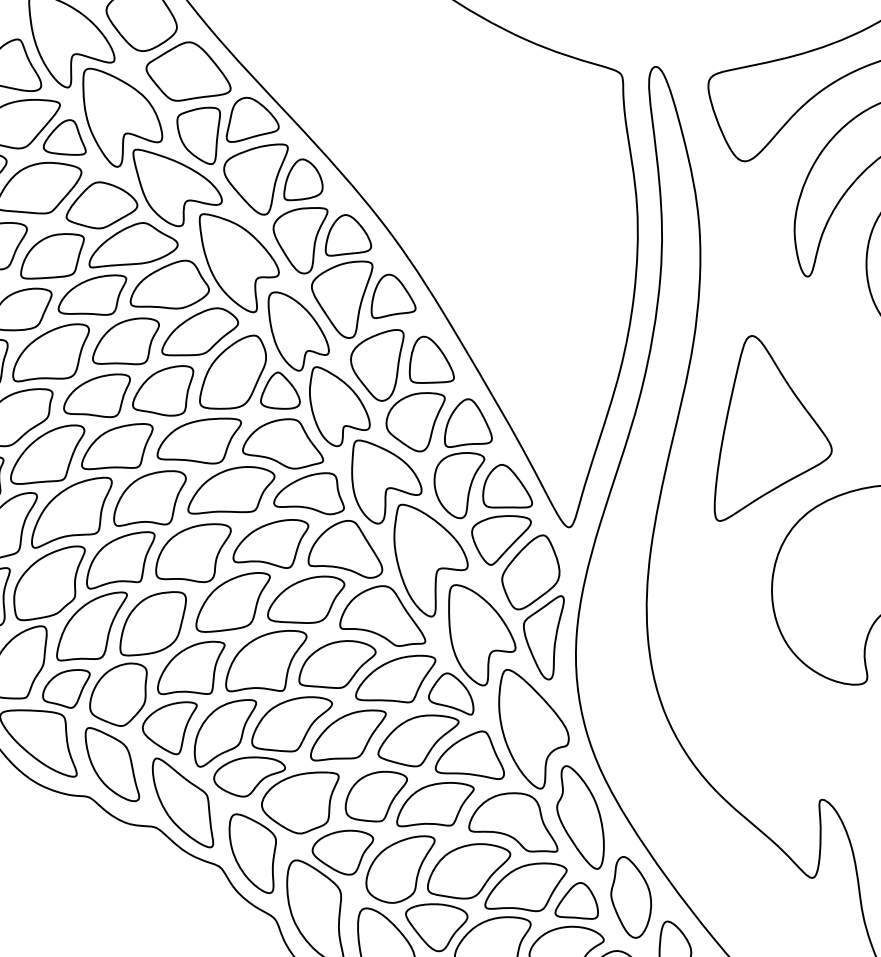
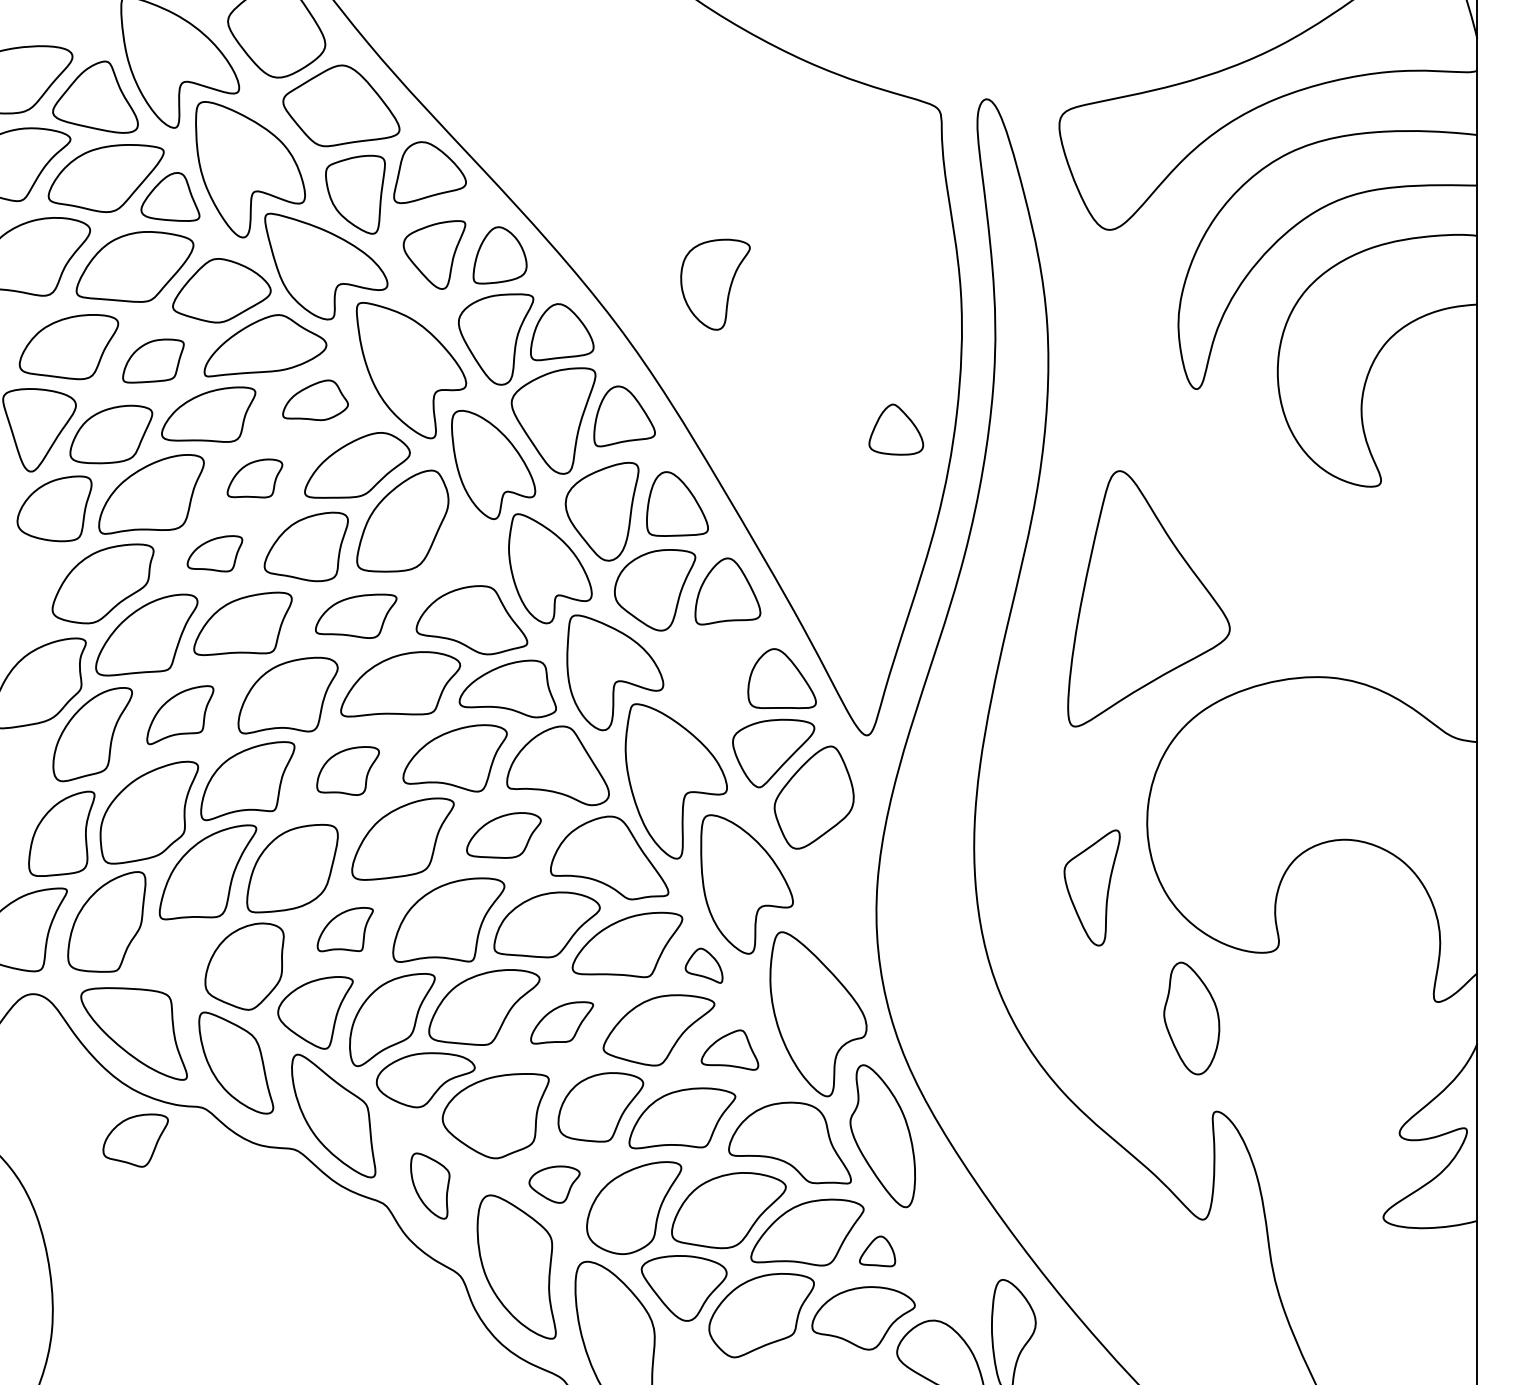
part: (255, 179) -> (434, 254), size x0.7
part: (52, 255) -> (153, 360), size x0.7
part: (169, 284) -> (315, 400), size x0.6
part: (125, 341) -> (254, 478), size x0.6
part: (280, 390) -> (896, 429), moved
part: (96, 395) -> (214, 553), size x0.6
part: (198, 441) -> (355, 616), size x0.7
part: (459, 485) -> (715, 284), moved
part: (72, 512) -> (180, 714), size x0.6
part: (192, 552) -> (347, 770), size x0.6
part: (305, 599) -> (503, 835), size x0.7
part: (543, 637) -> (1091, 887), moved
part: (191, 667) -> (345, 929), size x0.6
part: (66, 688) -> (135, 1140), moved
part: (450, 693) -> (703, 965), size x0.6
part: (347, 735) -> (561, 1022), size x0.6
part: (469, 754) -> (729, 1049), size x0.6
part: (342, 852) -> (554, 1184), size x0.6
part: (253, 853) -> (430, 1185), size x0.6
part: (630, 897) -> (1191, 1018), moved
part: (576, 900) -> (877, 1251), size x0.6

